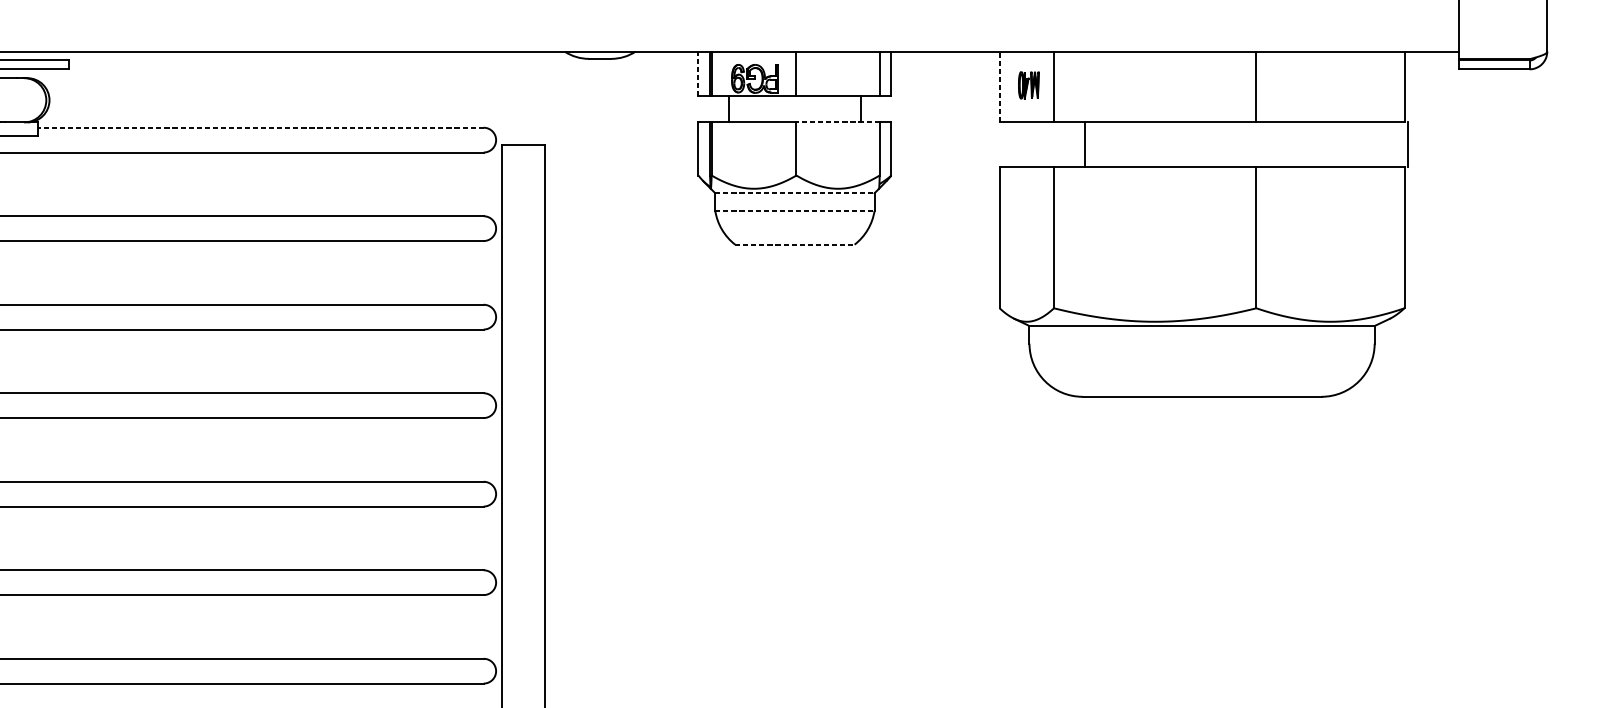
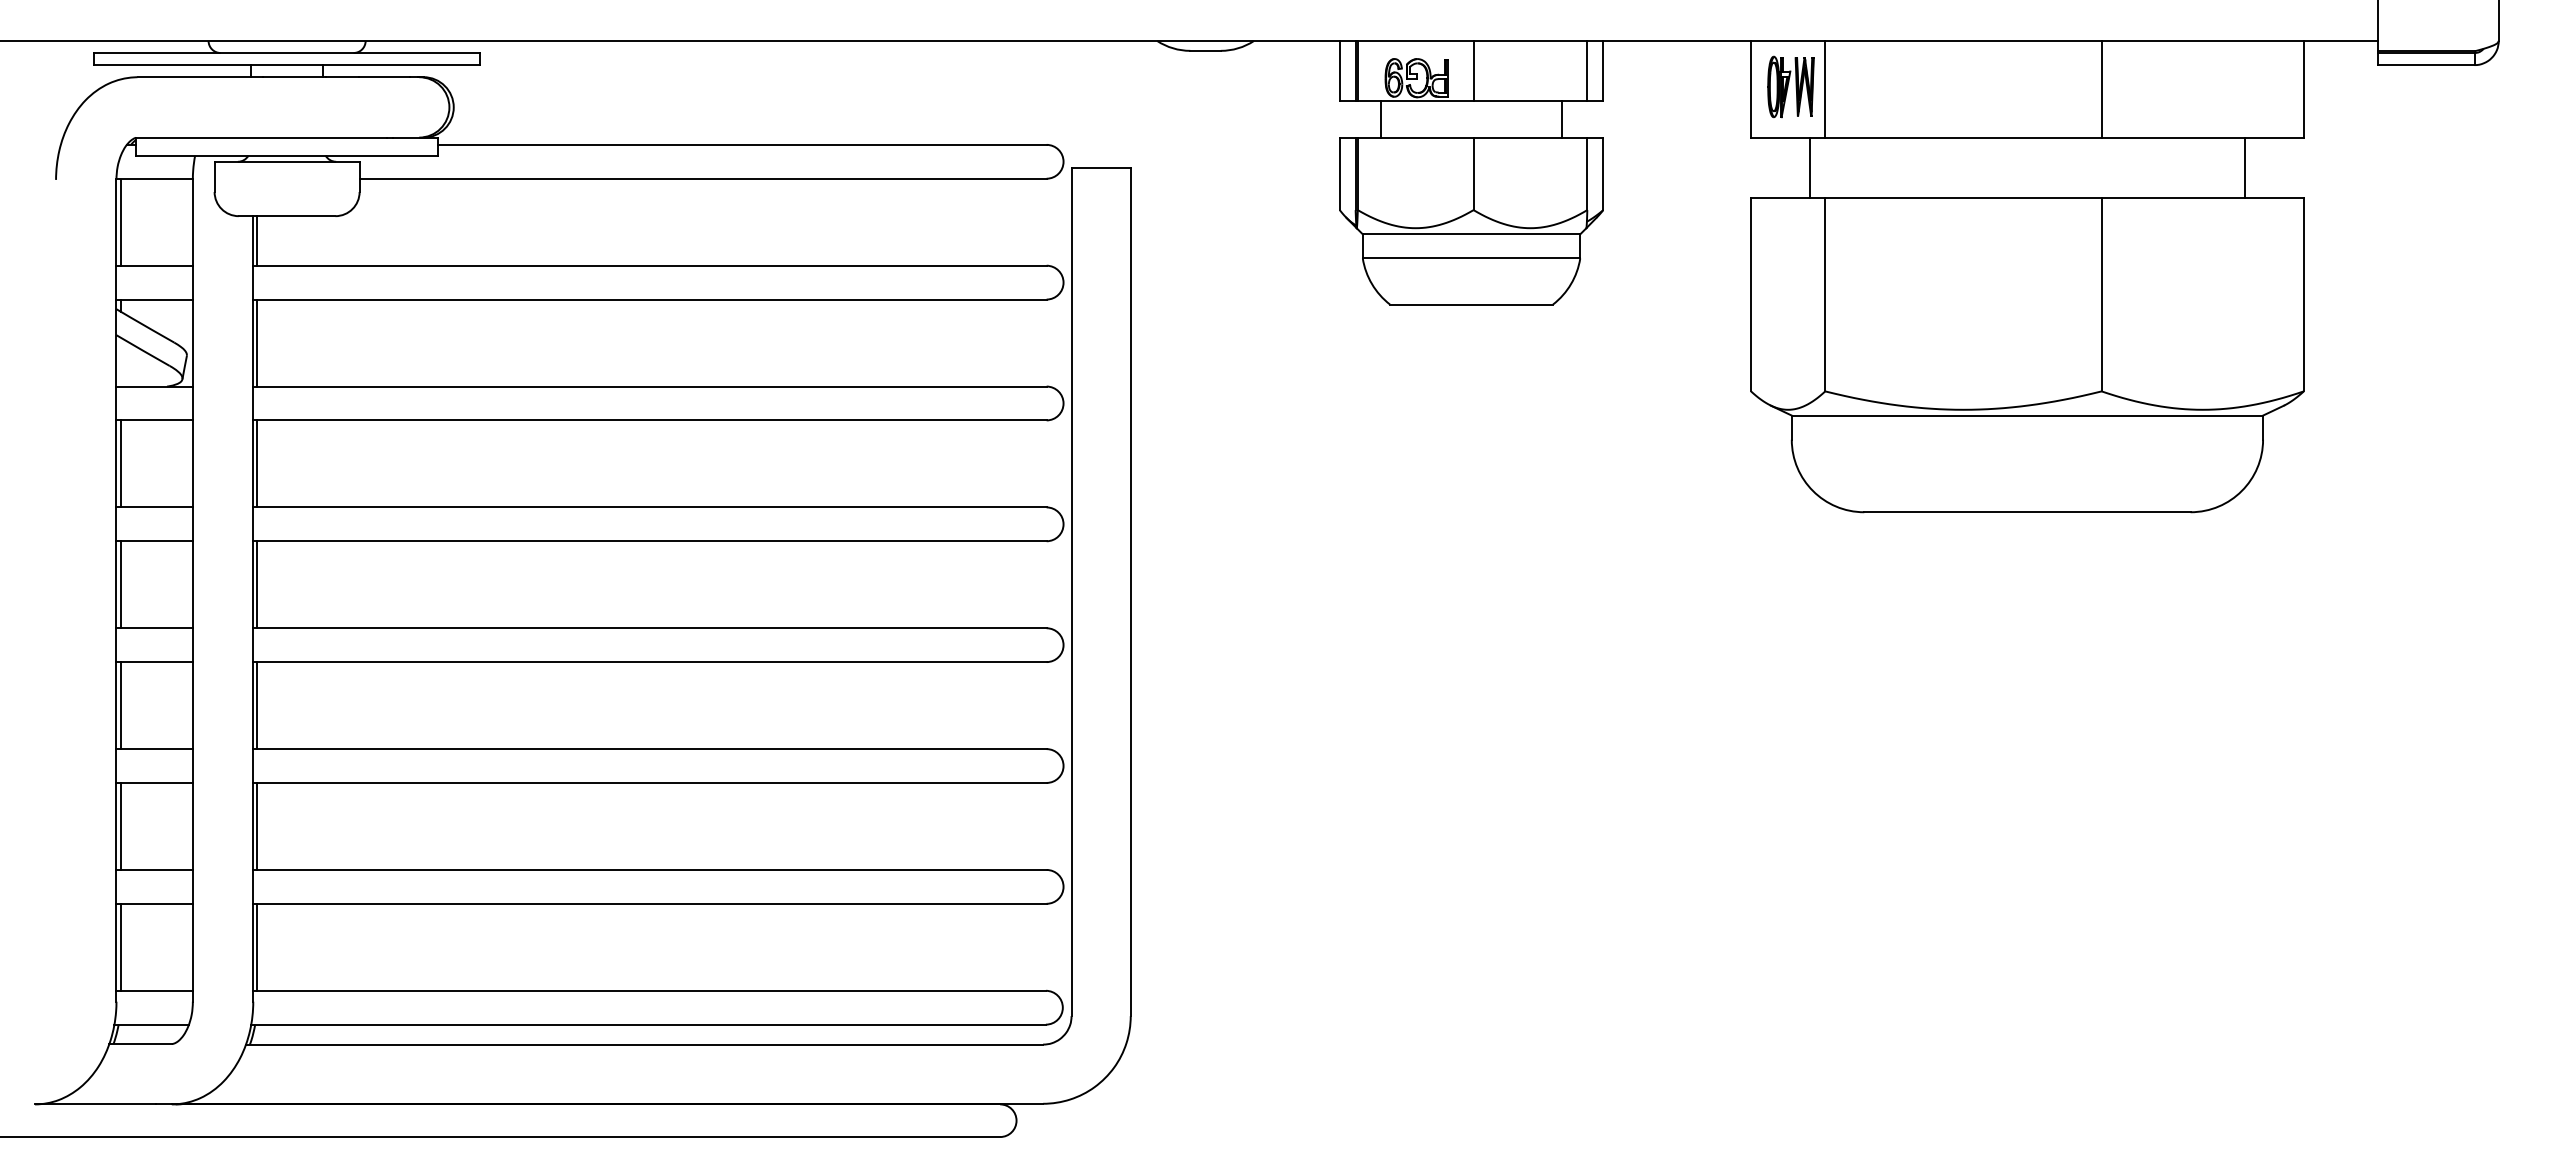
line: (698, 73) -> (1339, 70), dashed -> solid
part: (1028, 84) -> (1790, 86), size x1.67
line: (999, 86) -> (1751, 88), dashed -> solid
line: (838, 122) -> (1530, 137), dashed -> solid
line: (260, 127) -> (741, 144), dashed -> solid
line: (1084, 144) -> (1809, 167), moved
line: (1407, 144) -> (2244, 167), moved
line: (794, 193) -> (1471, 234), dashed -> solid
line: (794, 210) -> (1471, 258), dashed -> solid
line: (794, 244) -> (1471, 304), dashed -> solid

